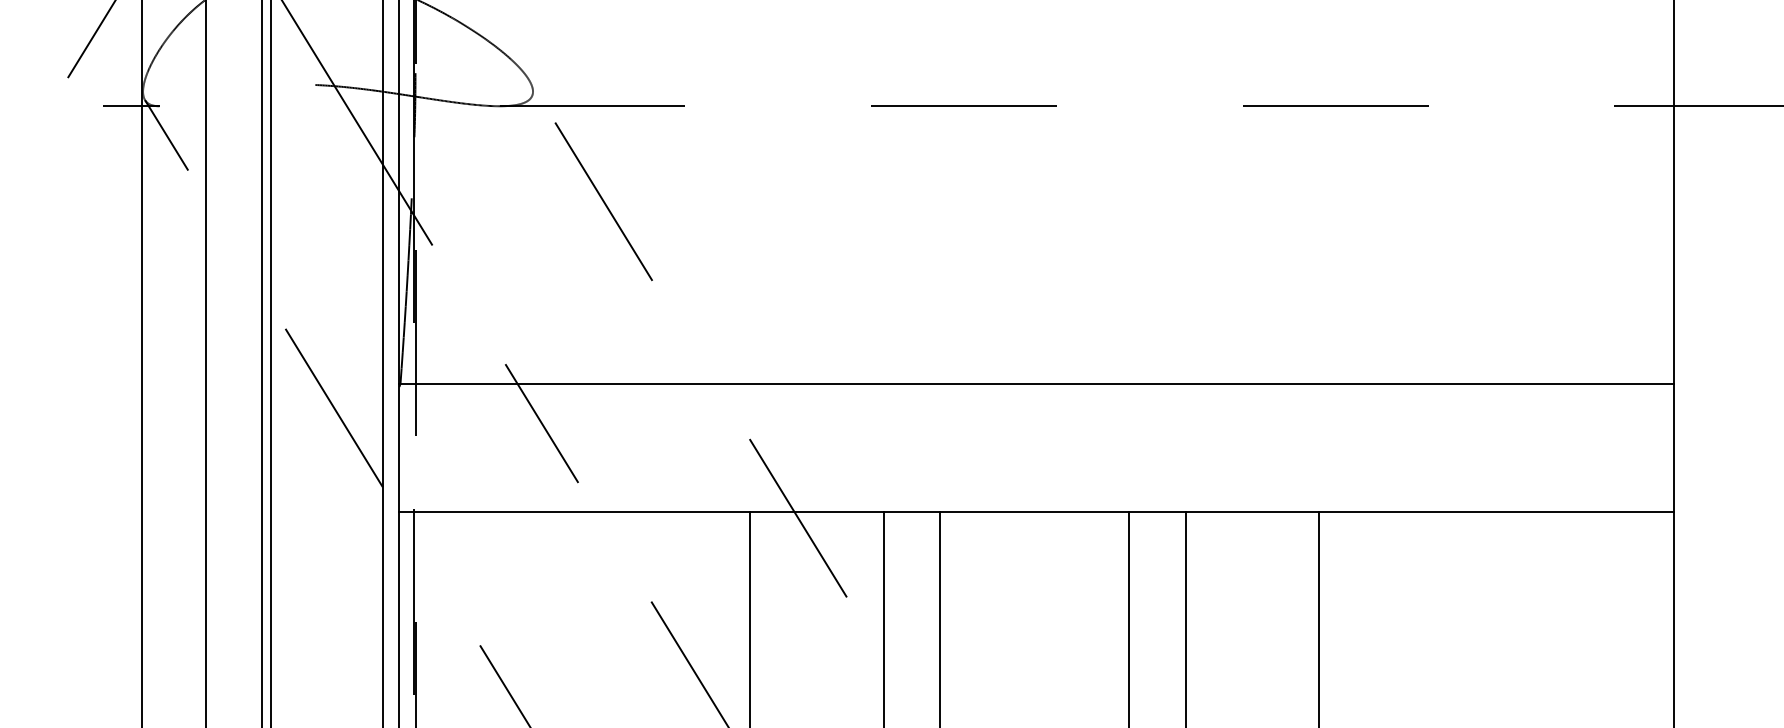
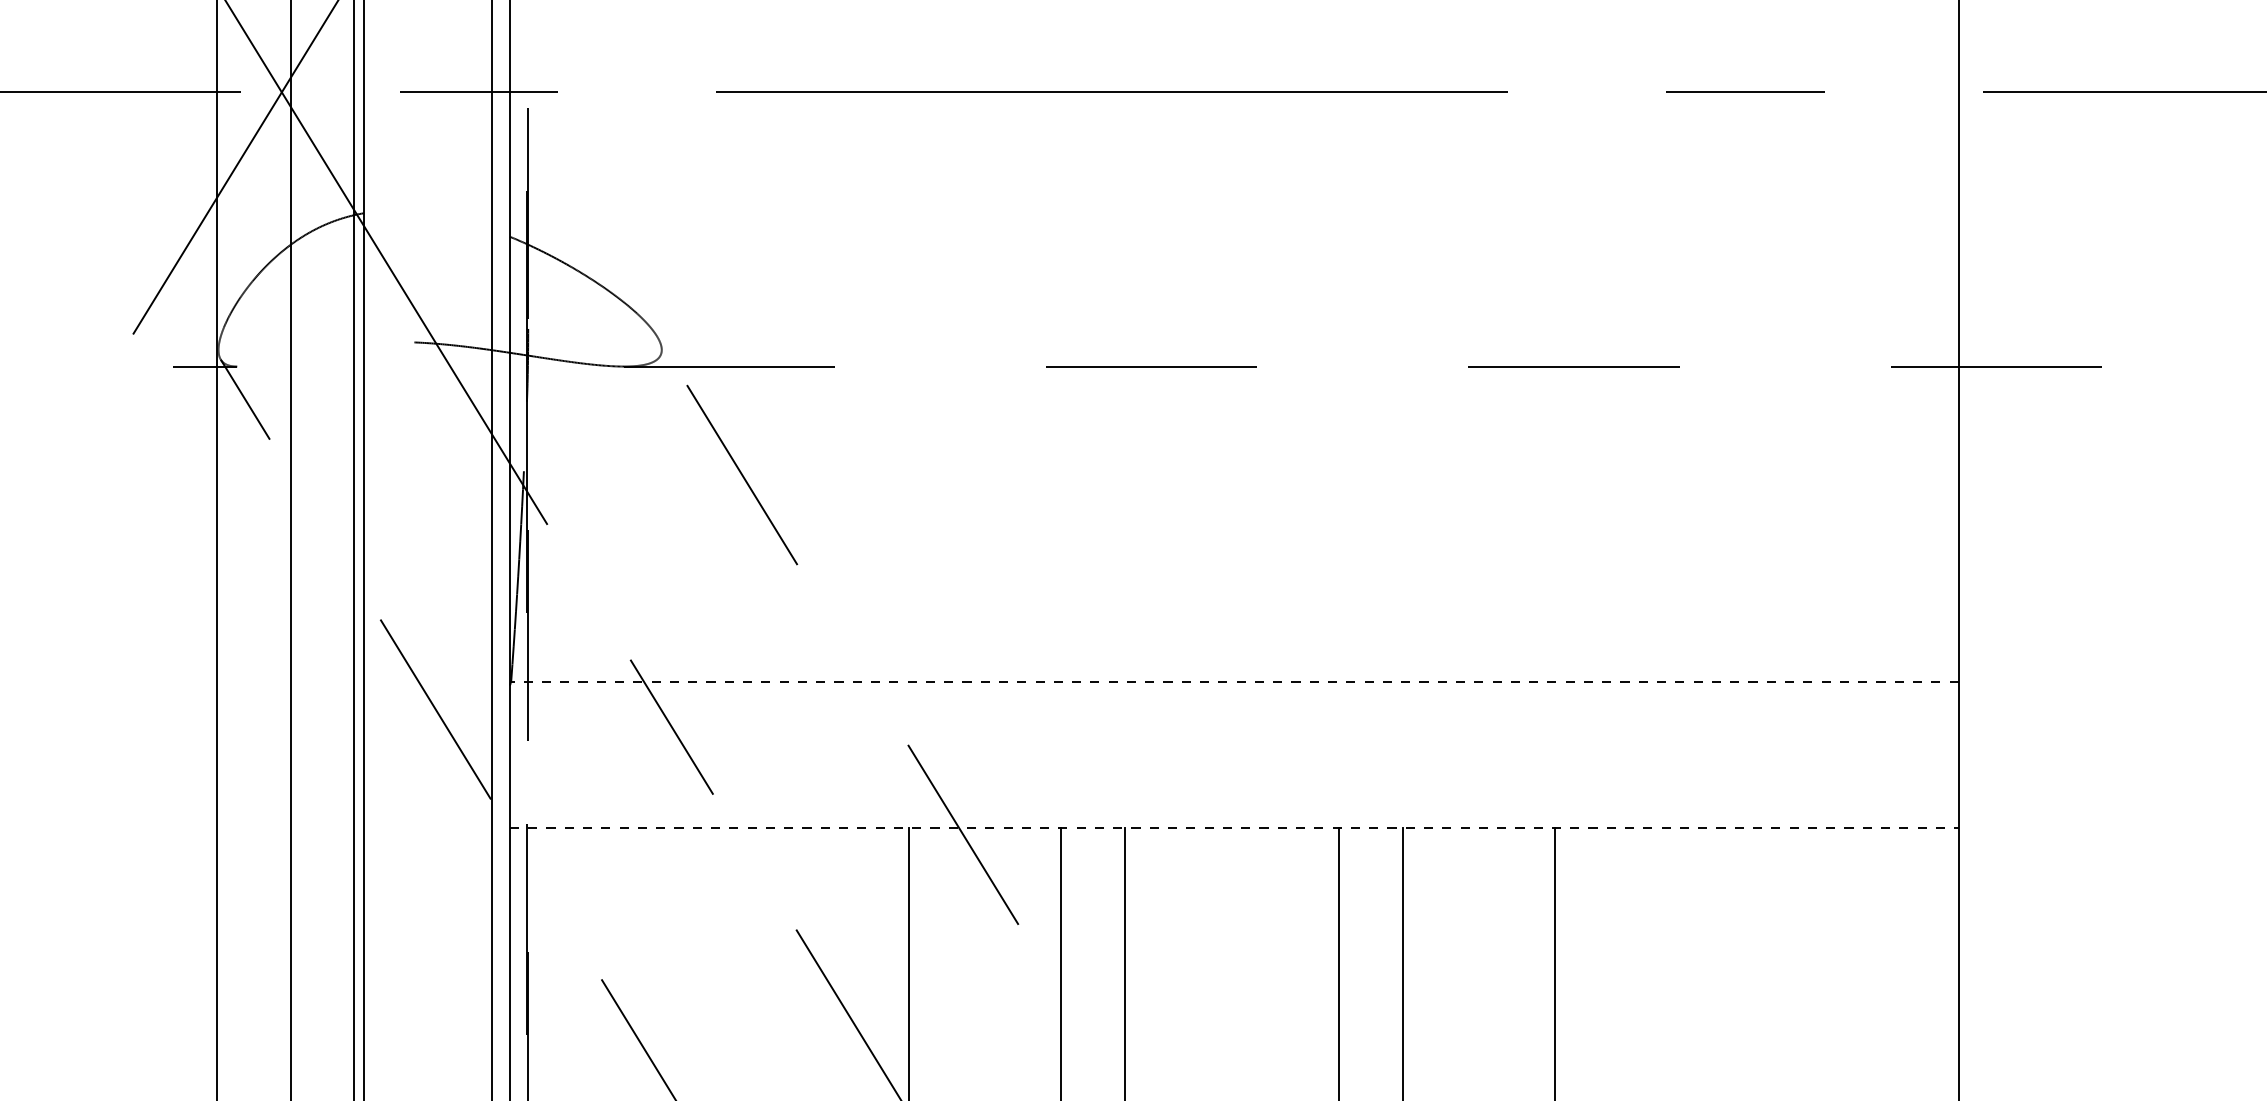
line: (1036, 383) -> (1233, 681), solid -> dashed
line: (1036, 512) -> (1234, 828), solid -> dashed

